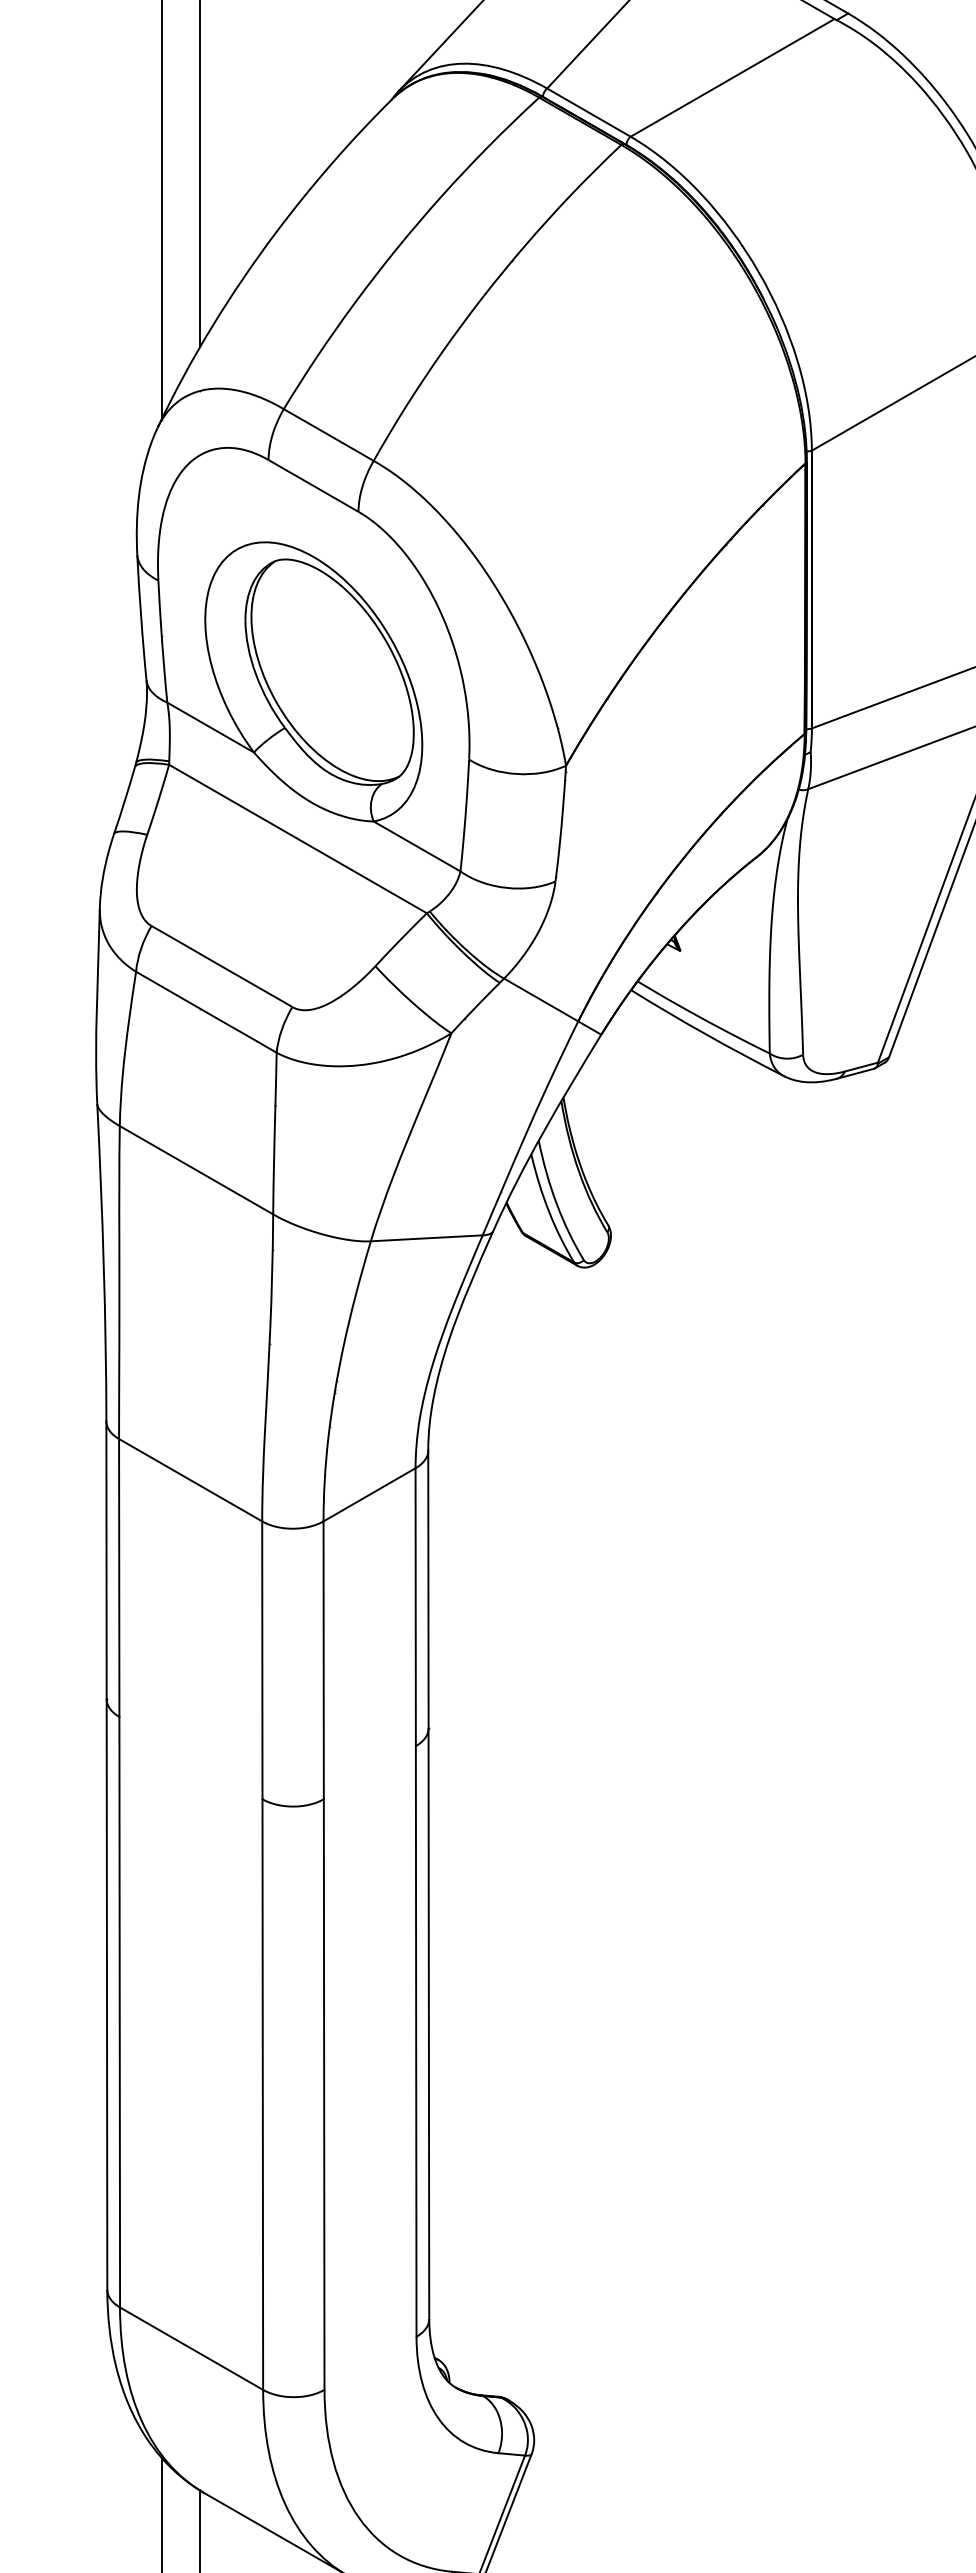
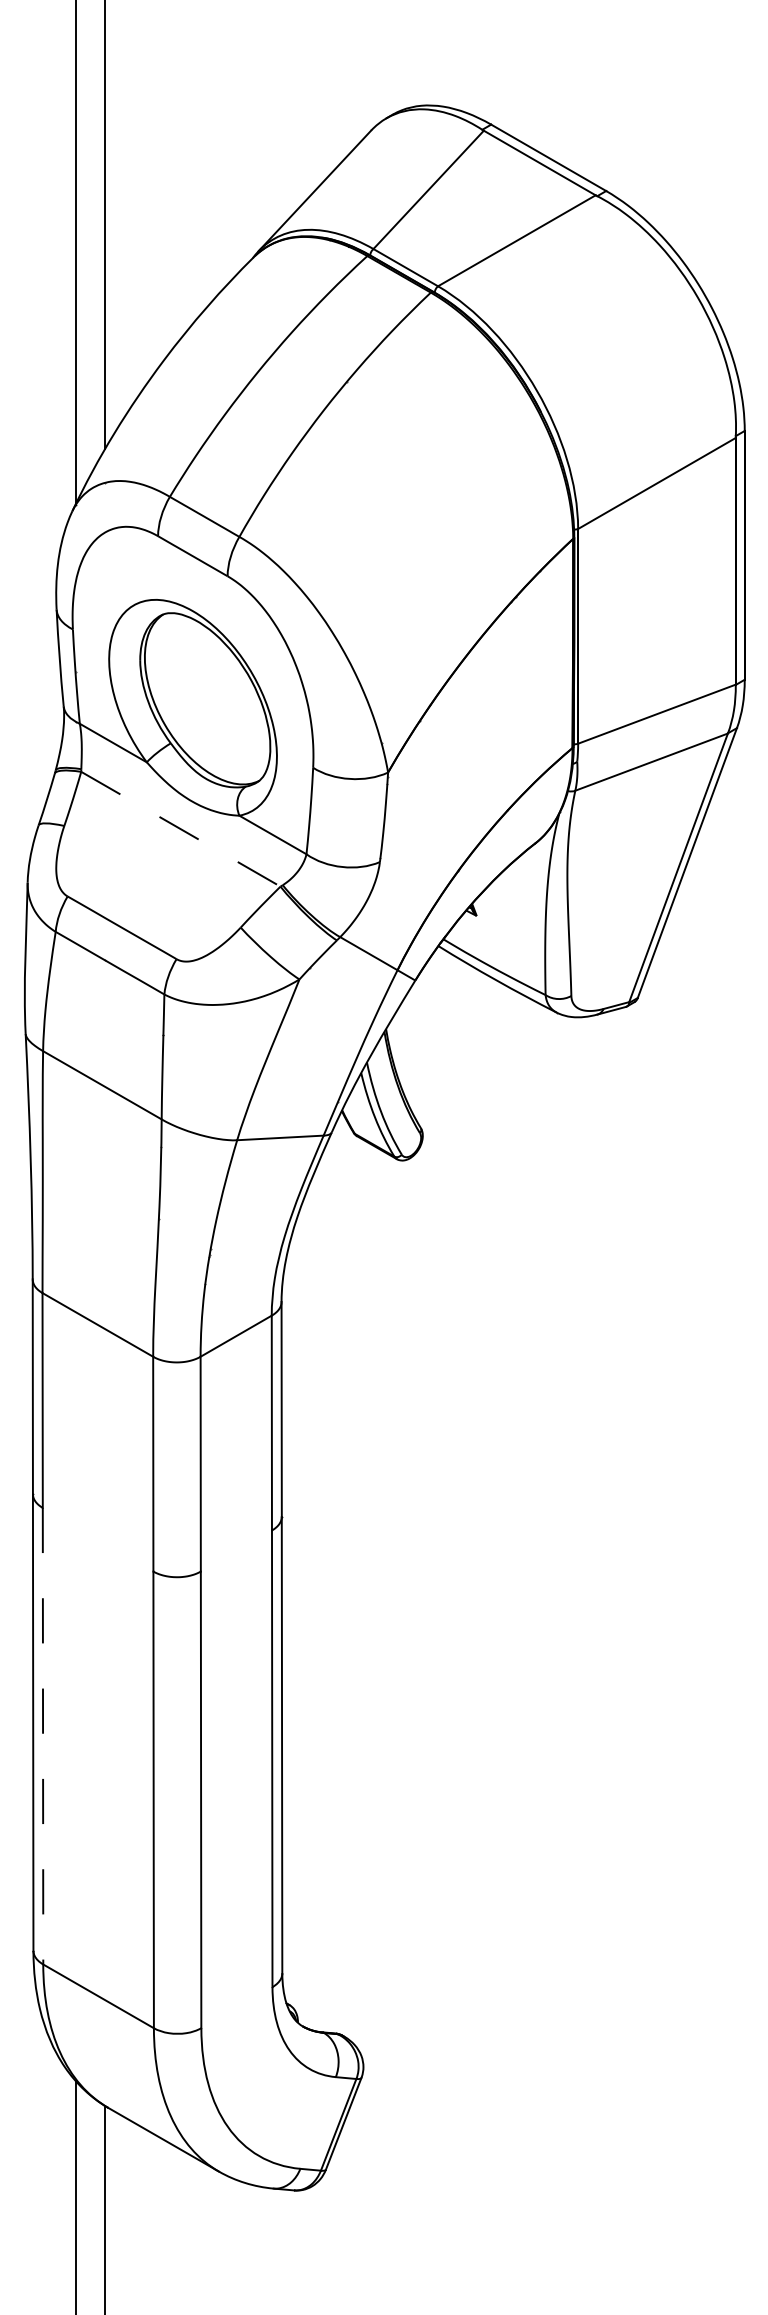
line: (297, 839) -> (180, 829), solid -> dashed
line: (120, 2012) -> (43, 1736), solid -> dashed

